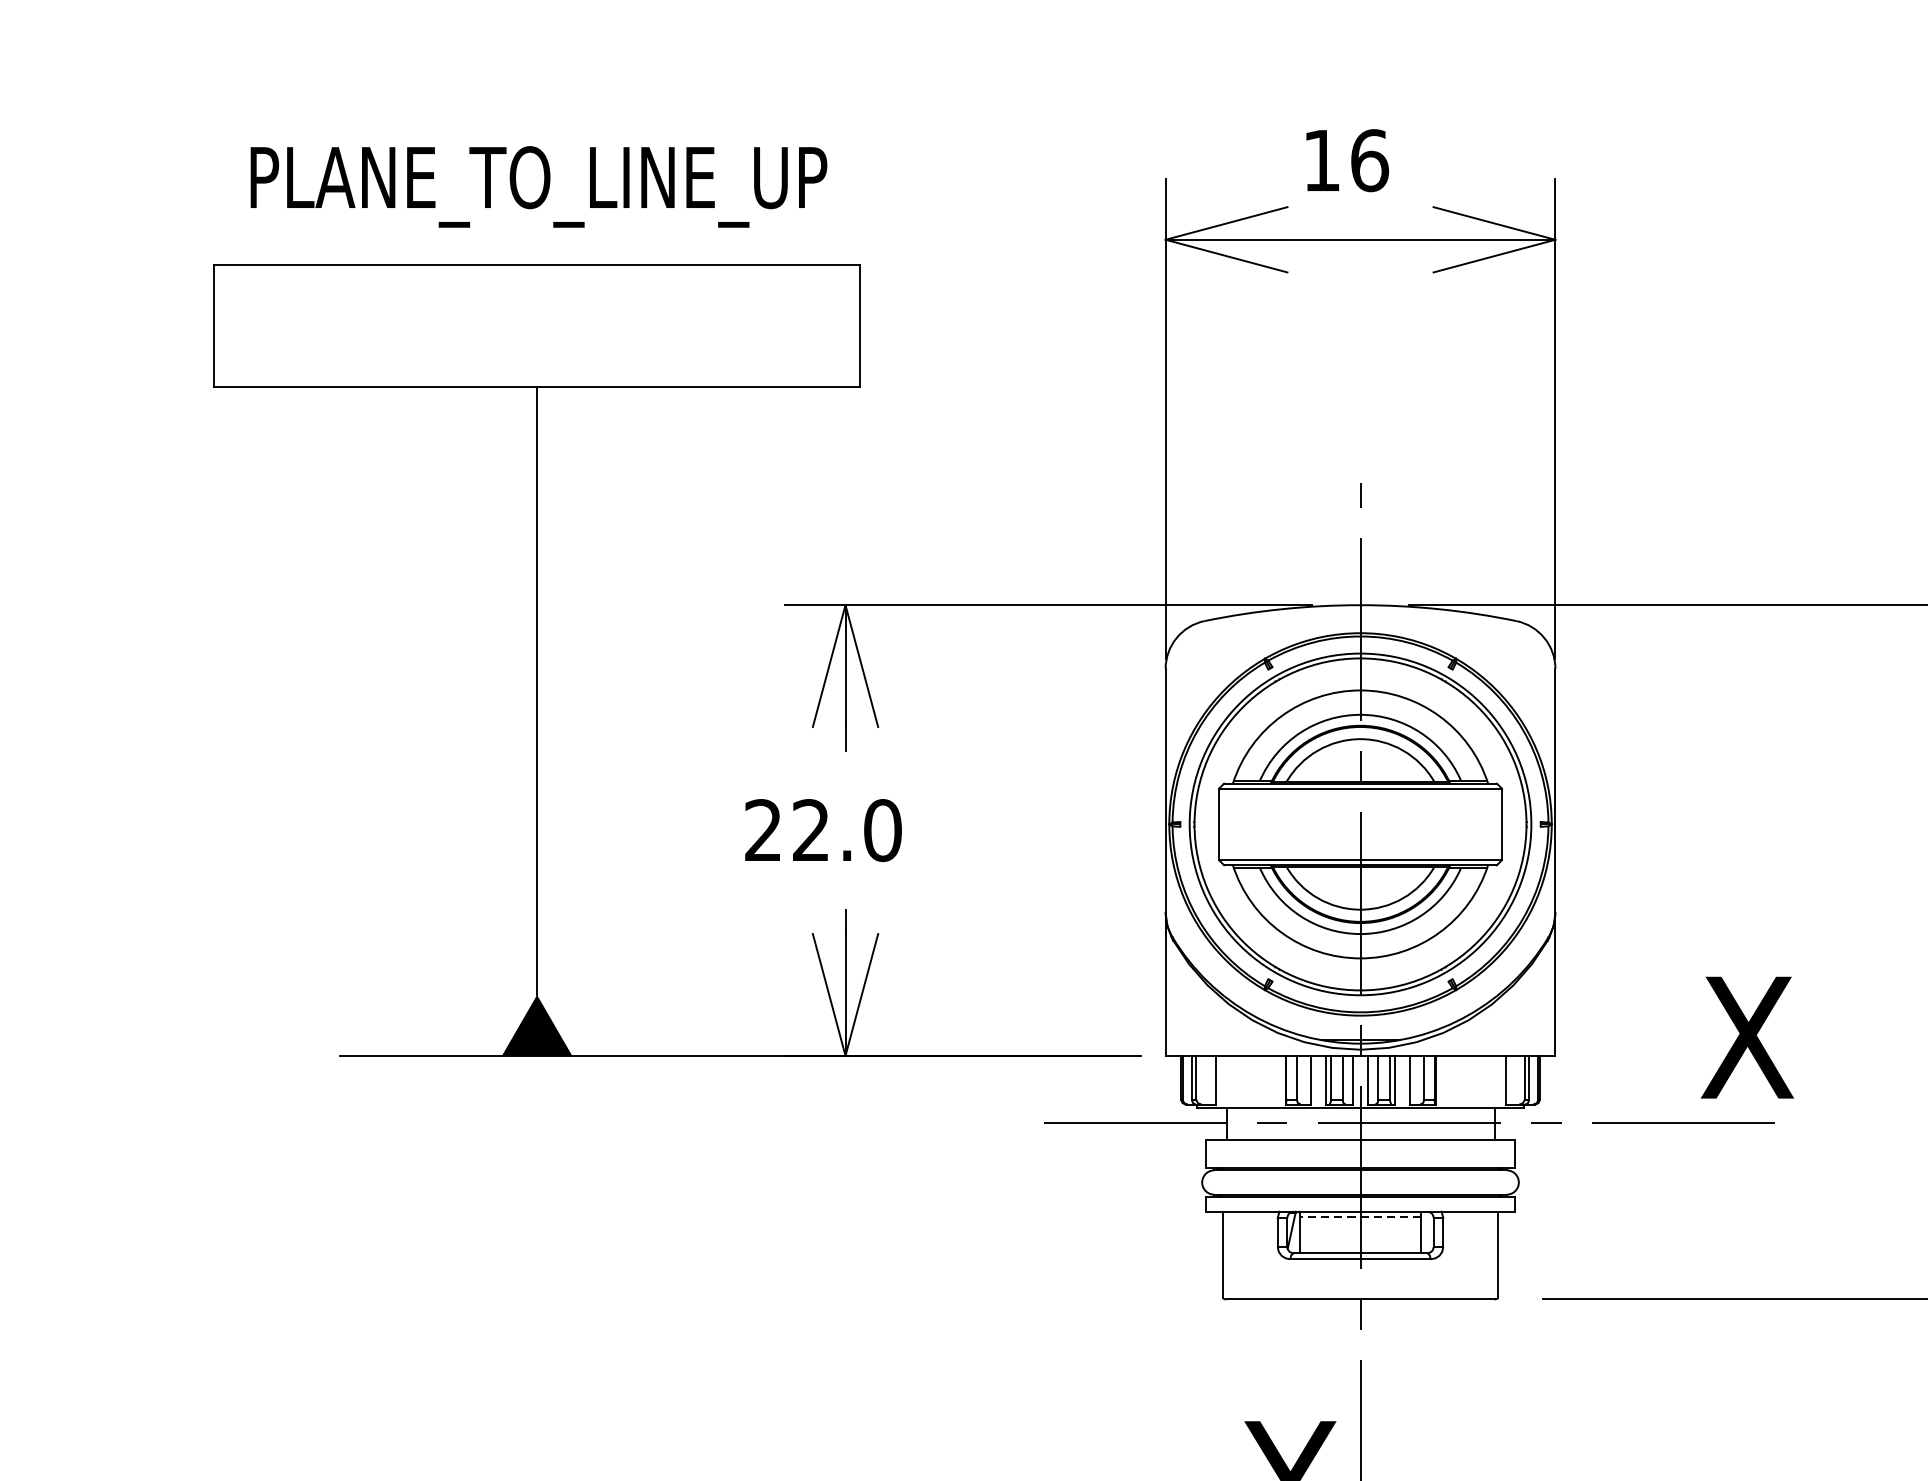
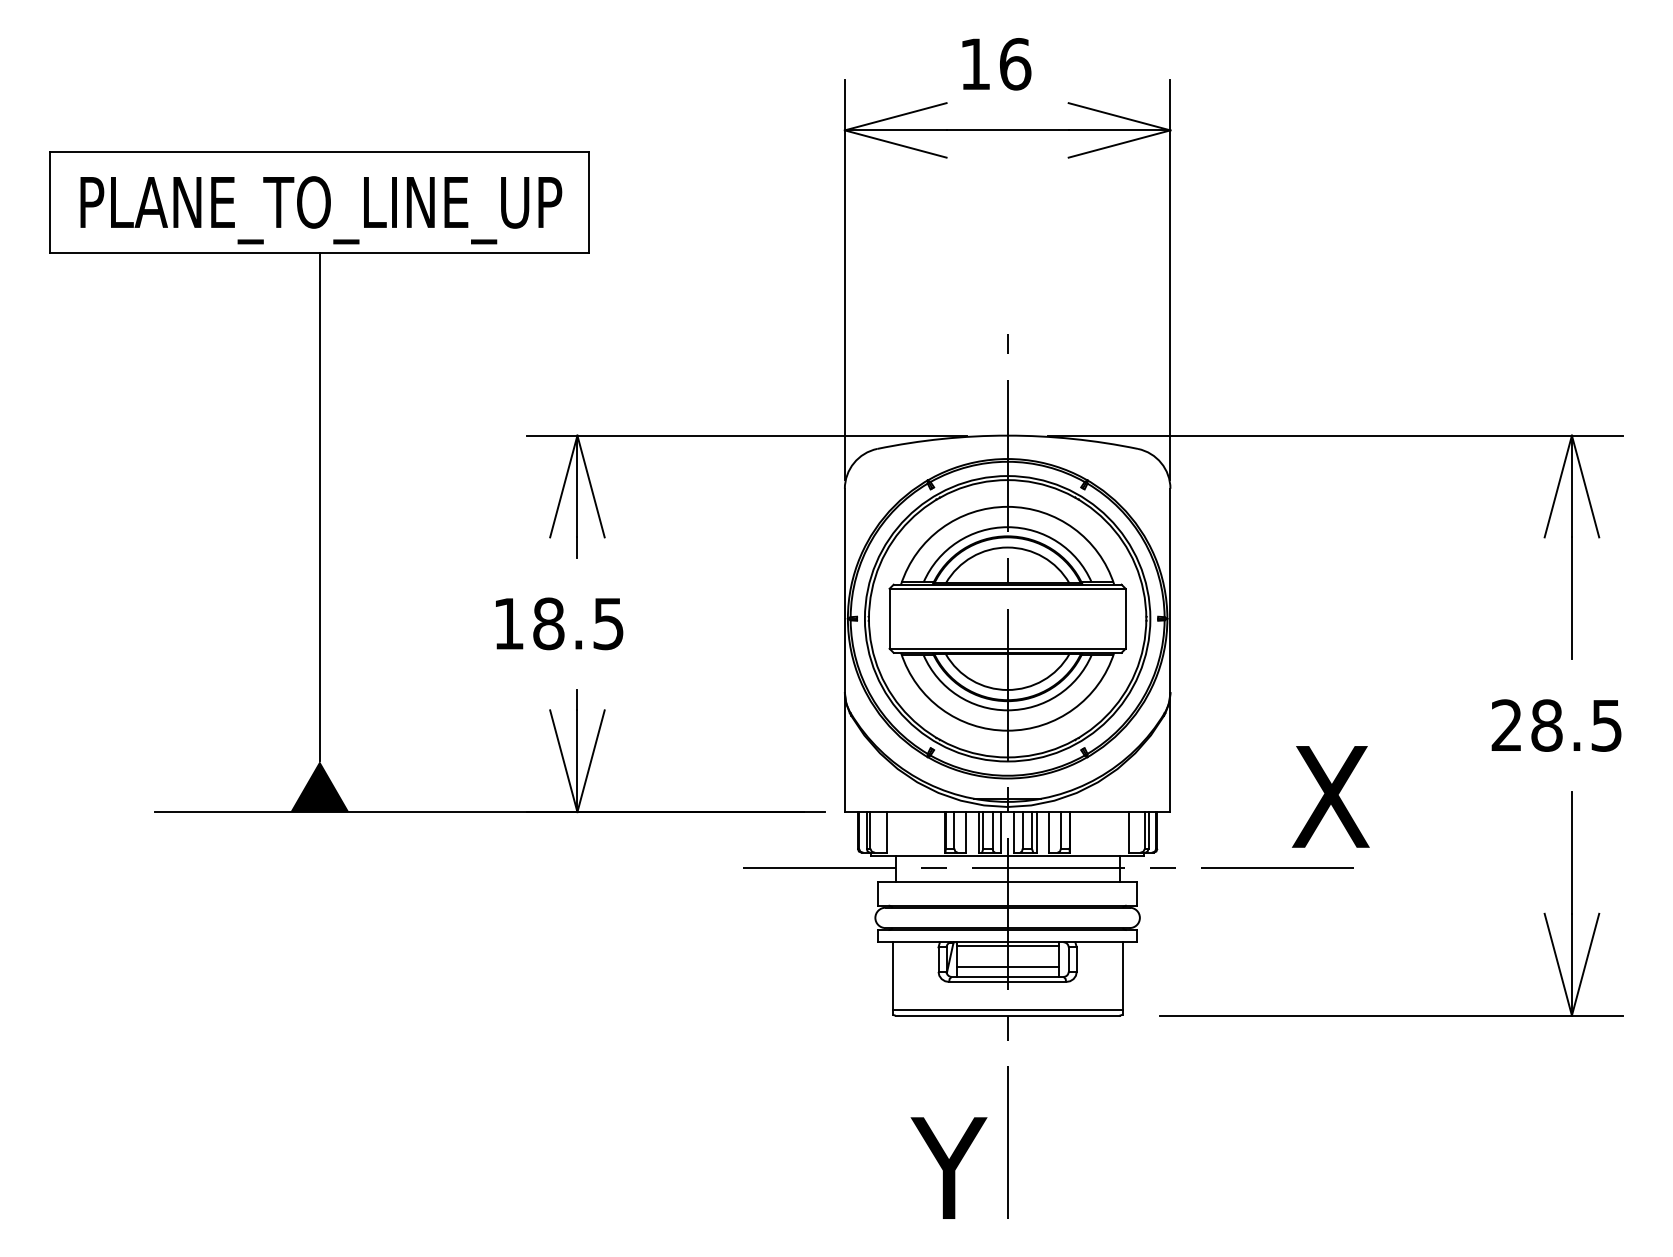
text: (539, 187) -> (321, 210), moved
text: (822, 830) -> (558, 623), 22.0 -> 18.5
line: (1360, 1216) -> (1007, 946), dashed -> solid
line: (1360, 1240) -> (1007, 966), added
line: (1360, 1293) -> (1007, 1010), added

